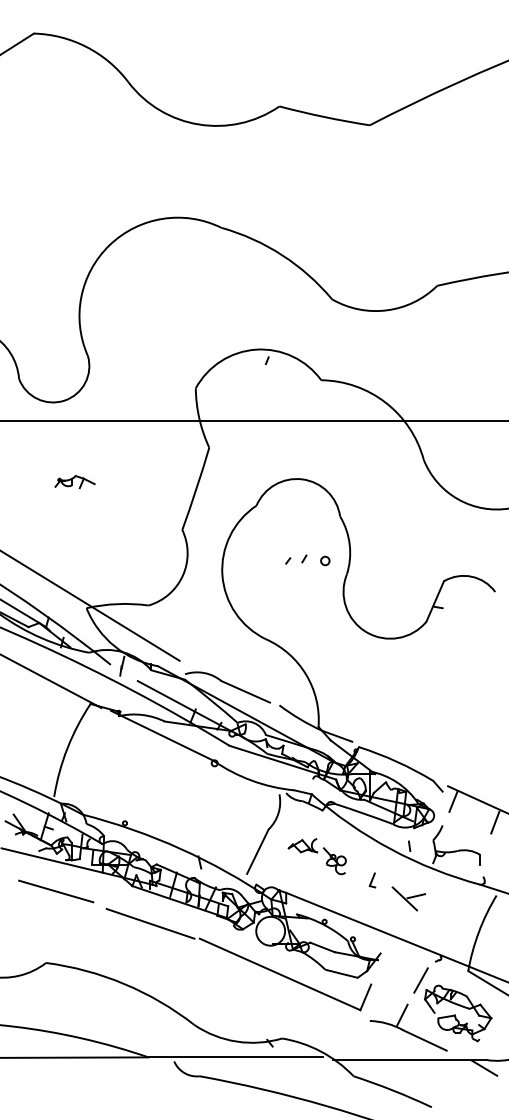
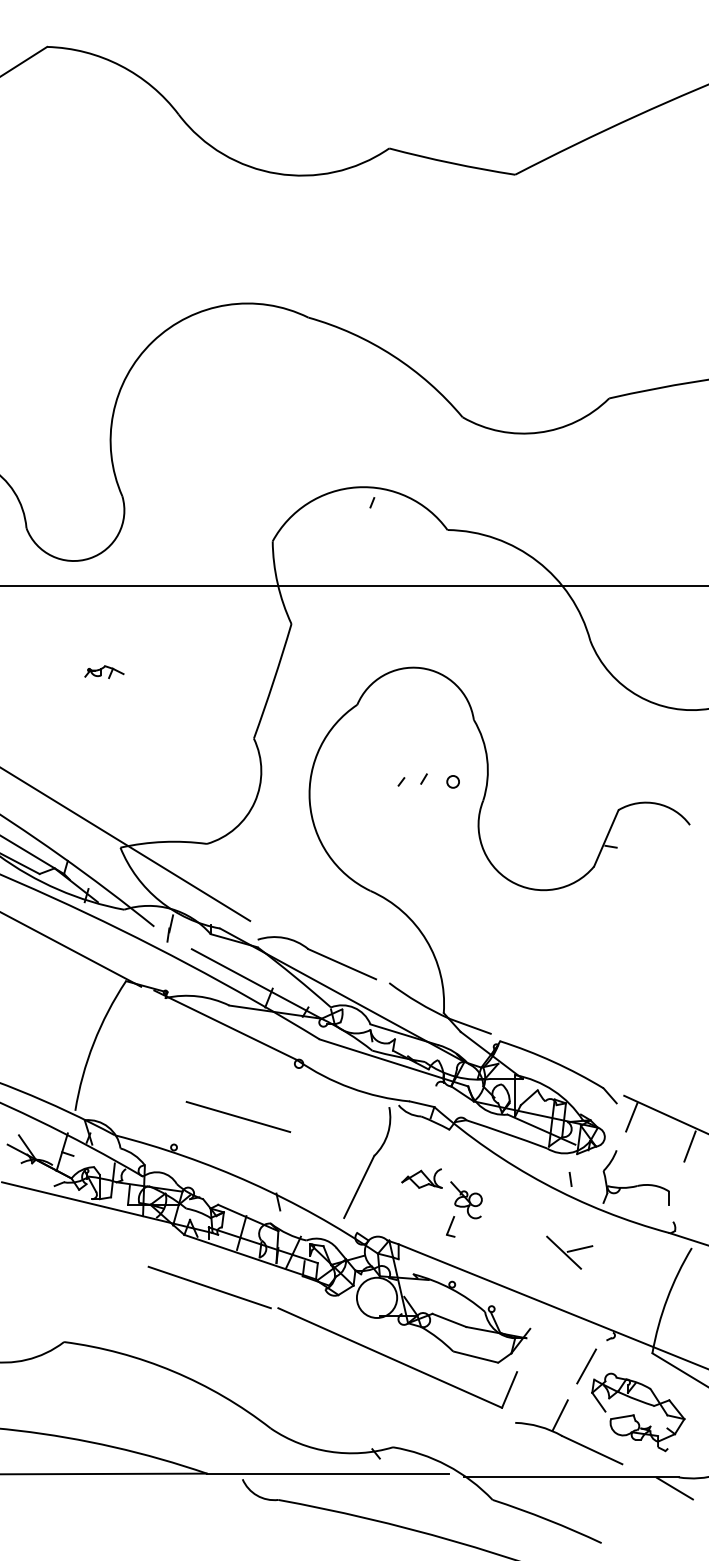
part: (74, 482) -> (103, 672), size x0.7
part: (372, 880) -> (450, 1227), moved
line: (56, 891) -> (238, 1117), moved

